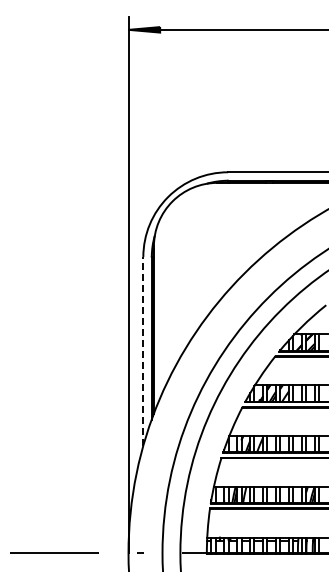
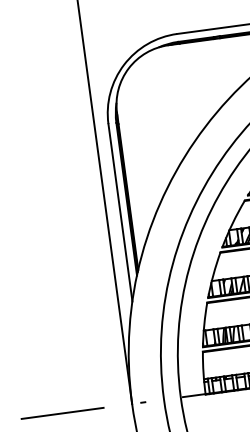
line: (143, 351) -> (120, 212), dashed -> solid

